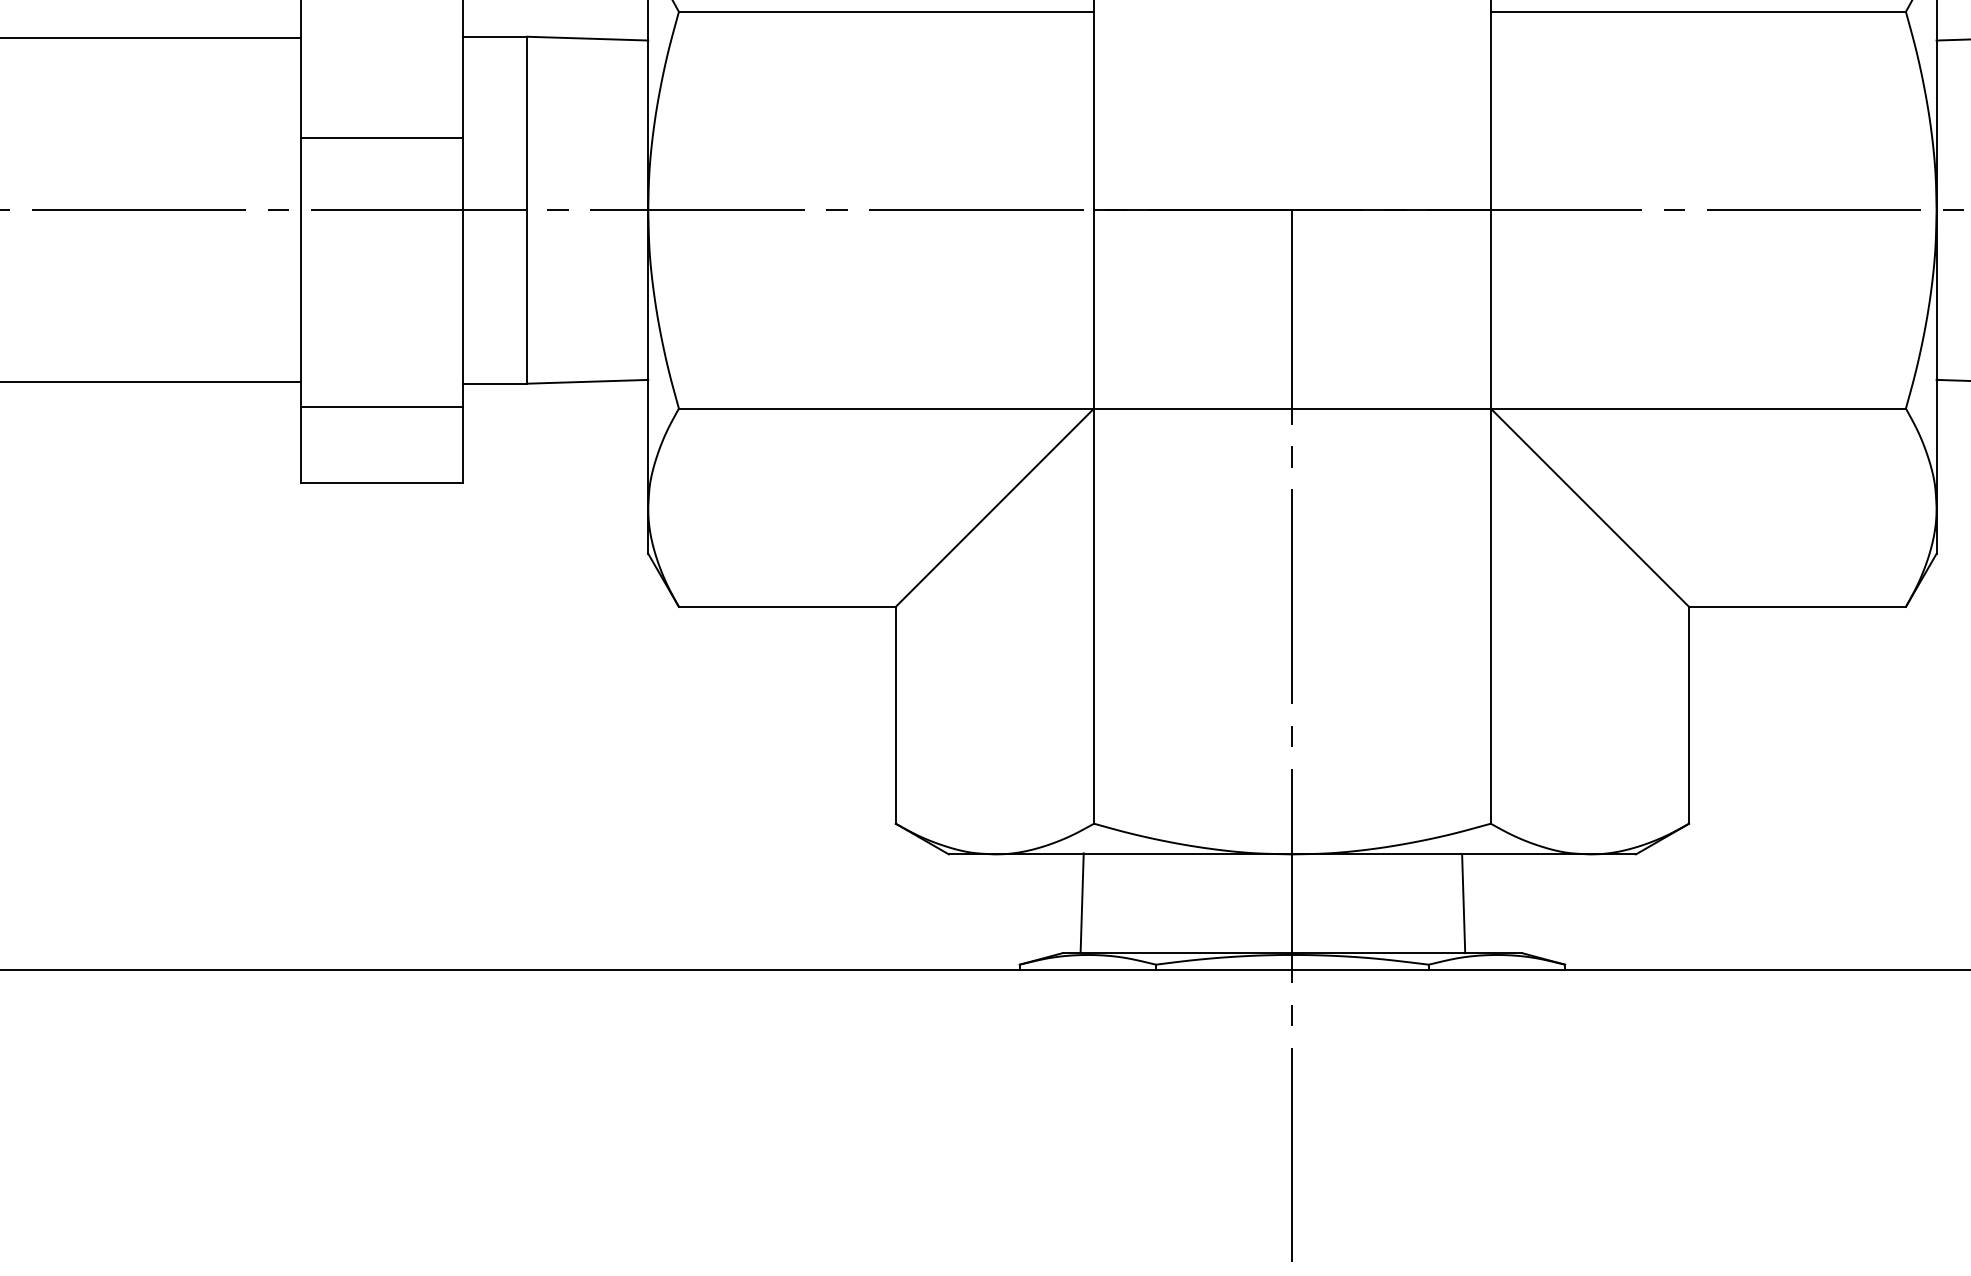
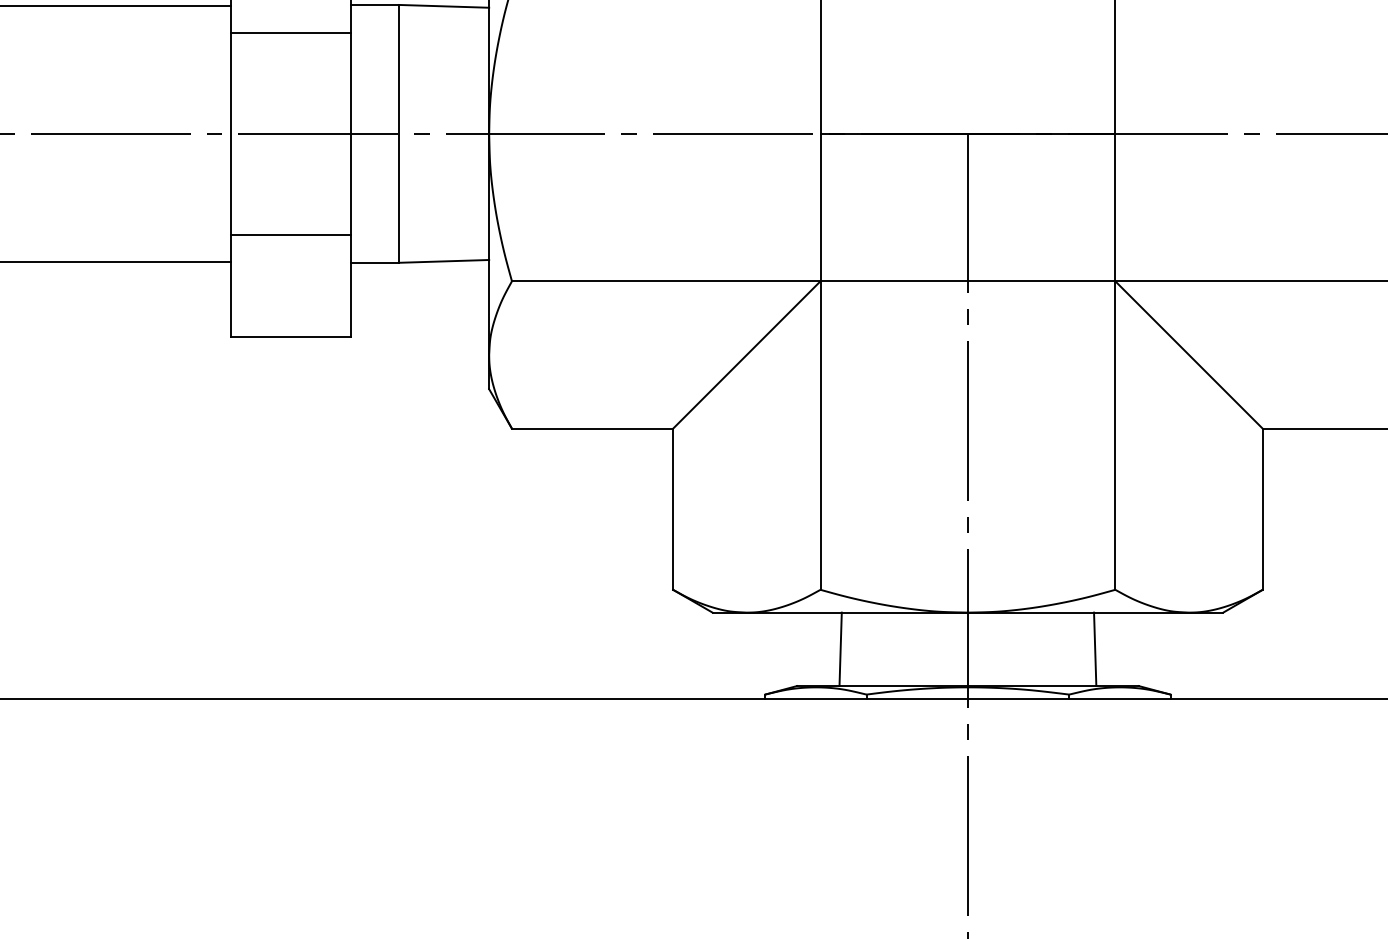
line: (381, 137) -> (290, 32), moved
line: (381, 406) -> (290, 235), moved
line: (1081, 902) -> (840, 649), moved

